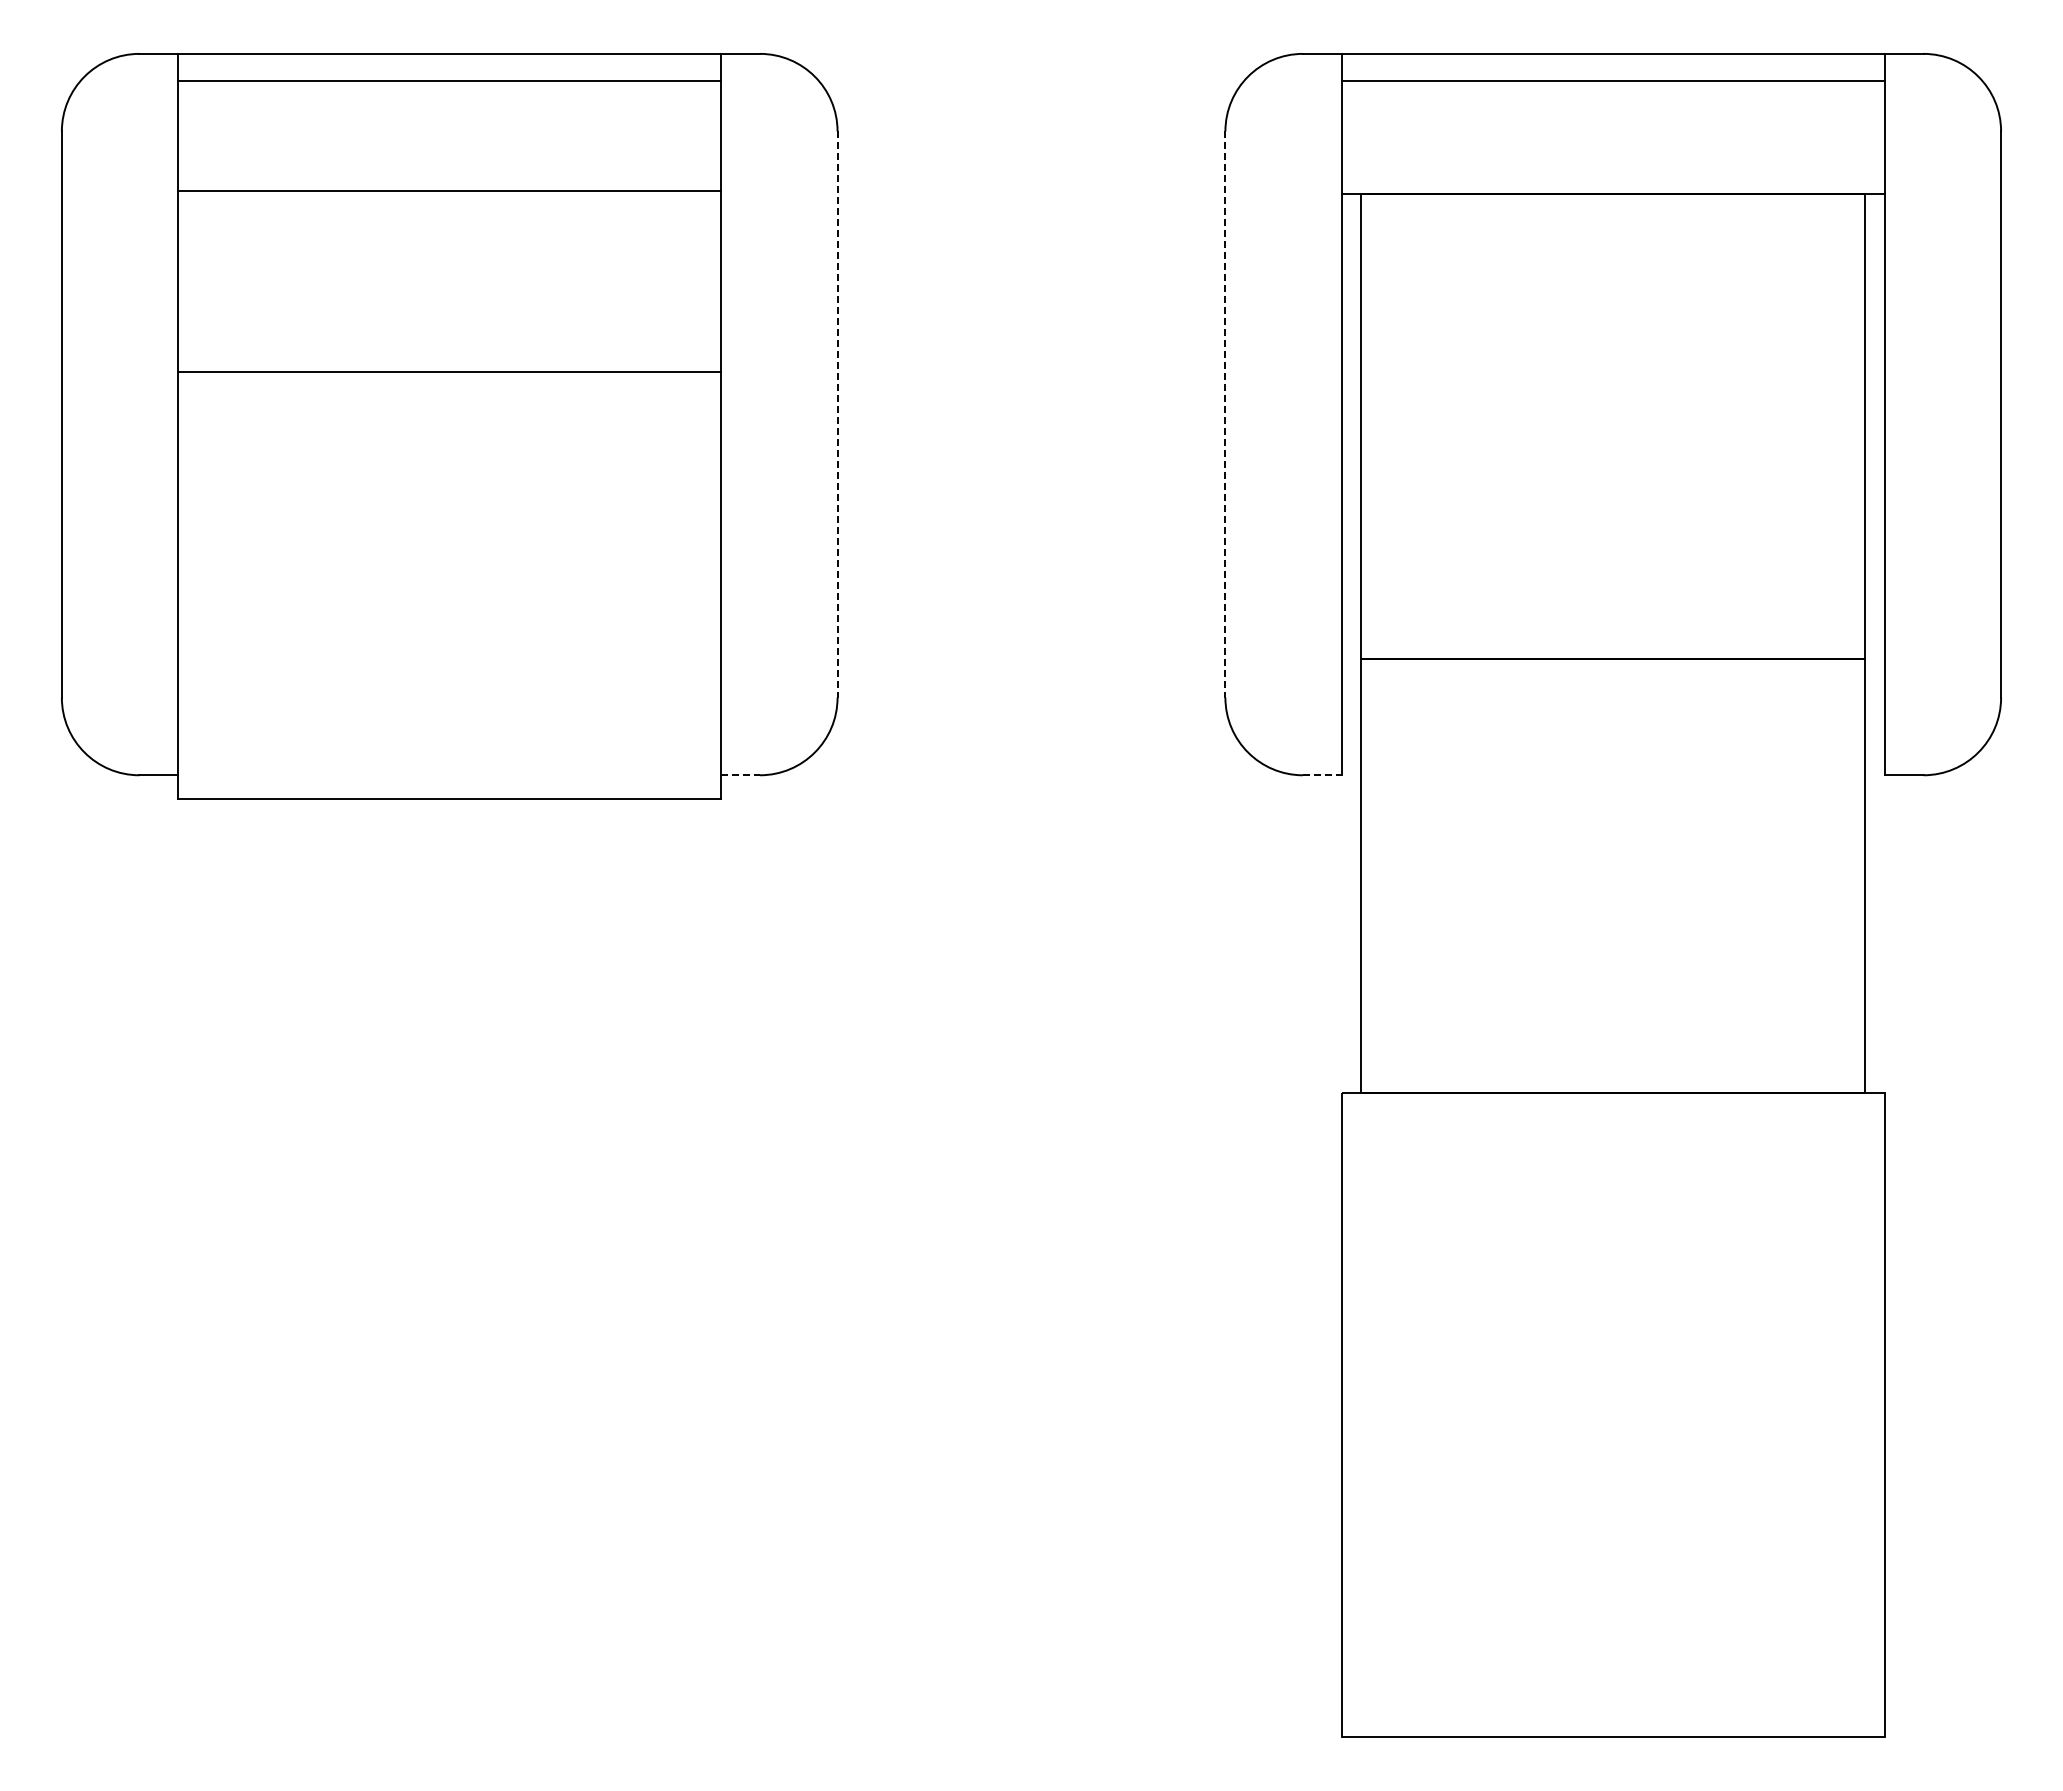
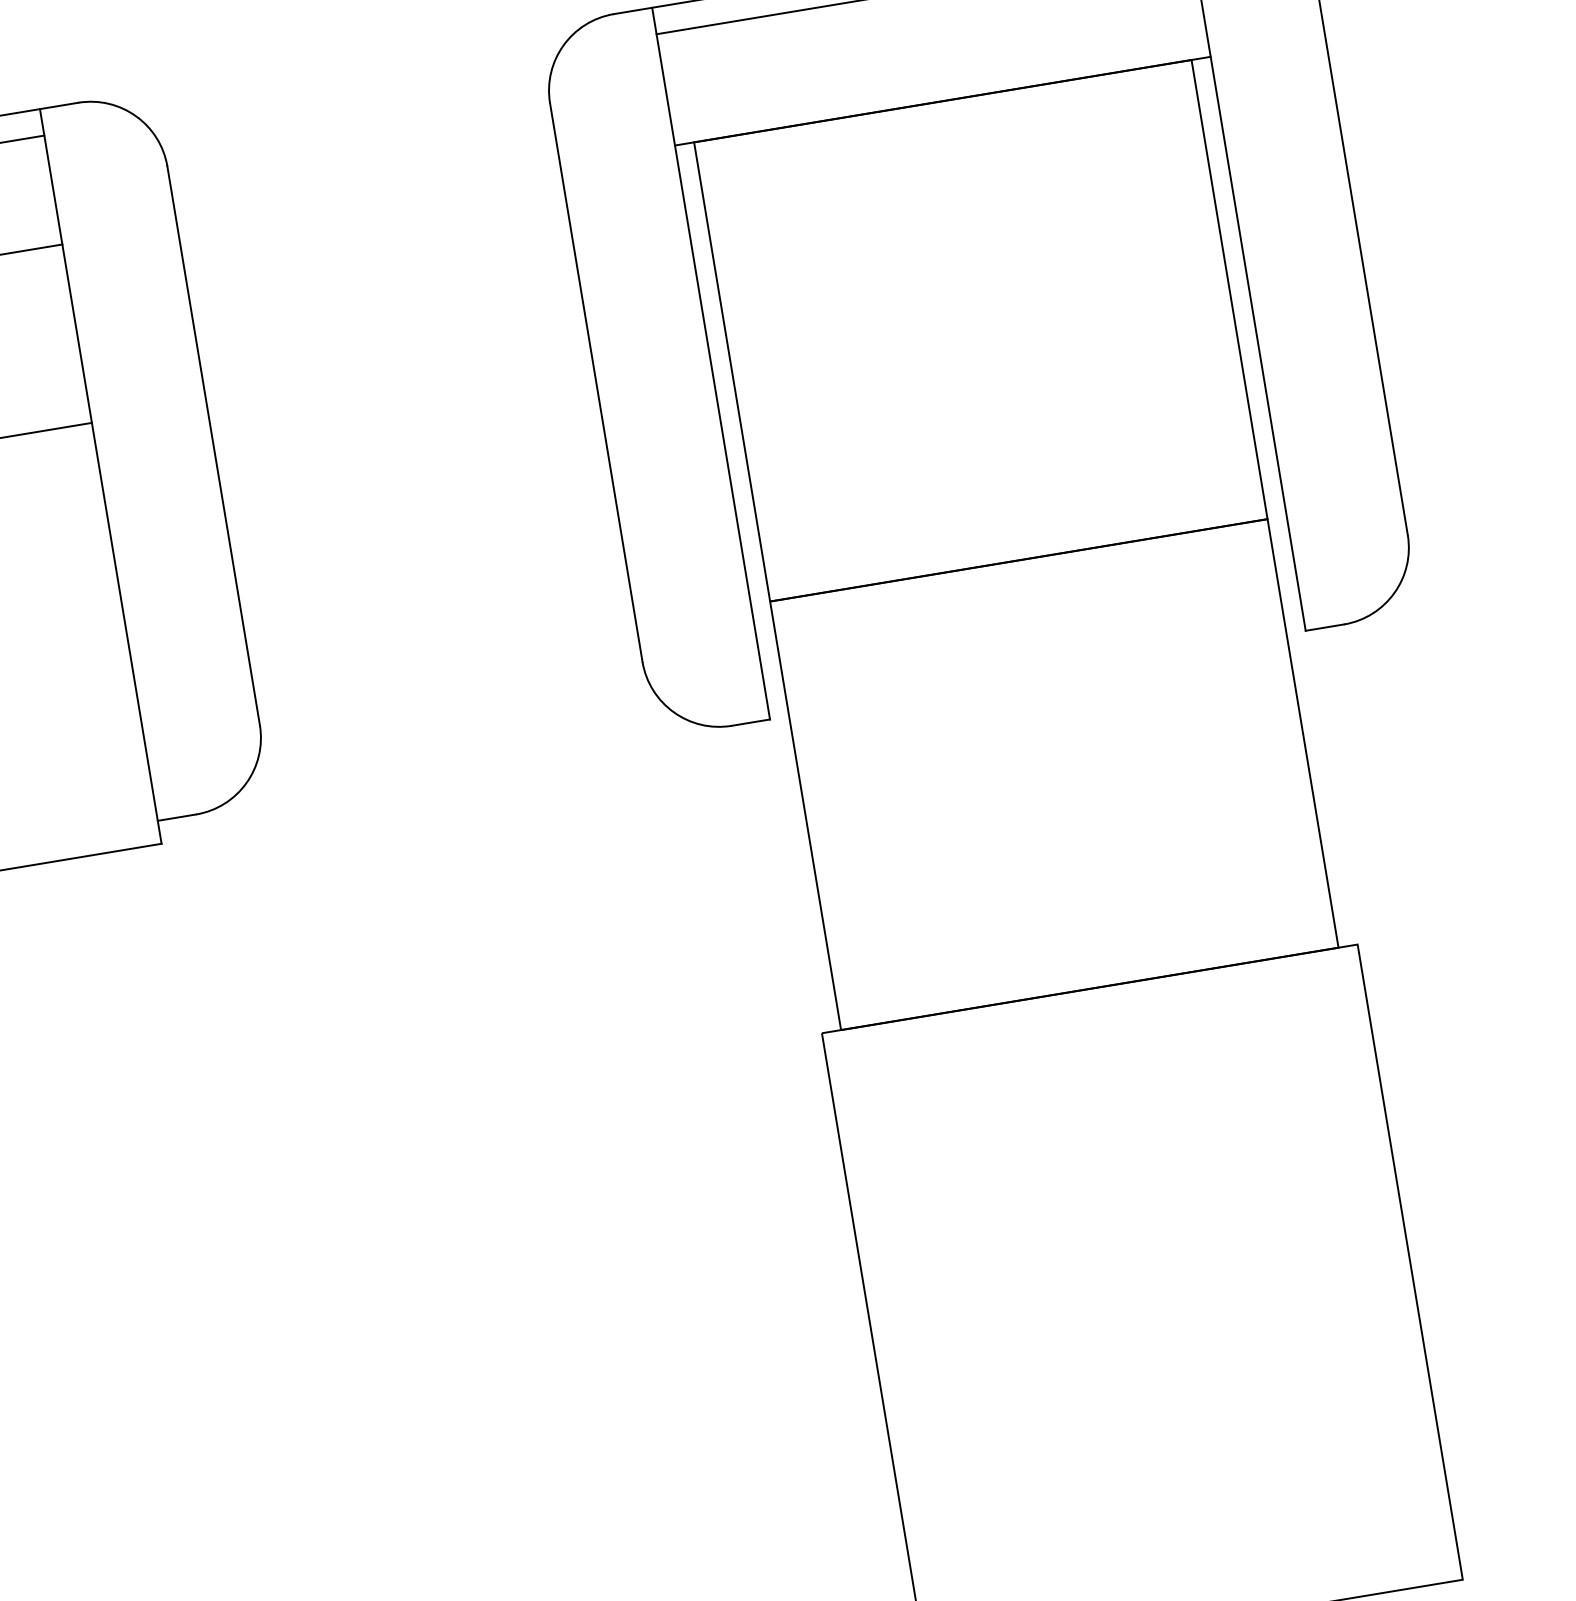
line: (837, 415) -> (213, 446), dashed -> solid
line: (1225, 415) -> (596, 383), dashed -> solid
line: (741, 775) -> (177, 817), dashed -> solid
line: (1322, 775) -> (751, 722), dashed -> solid

